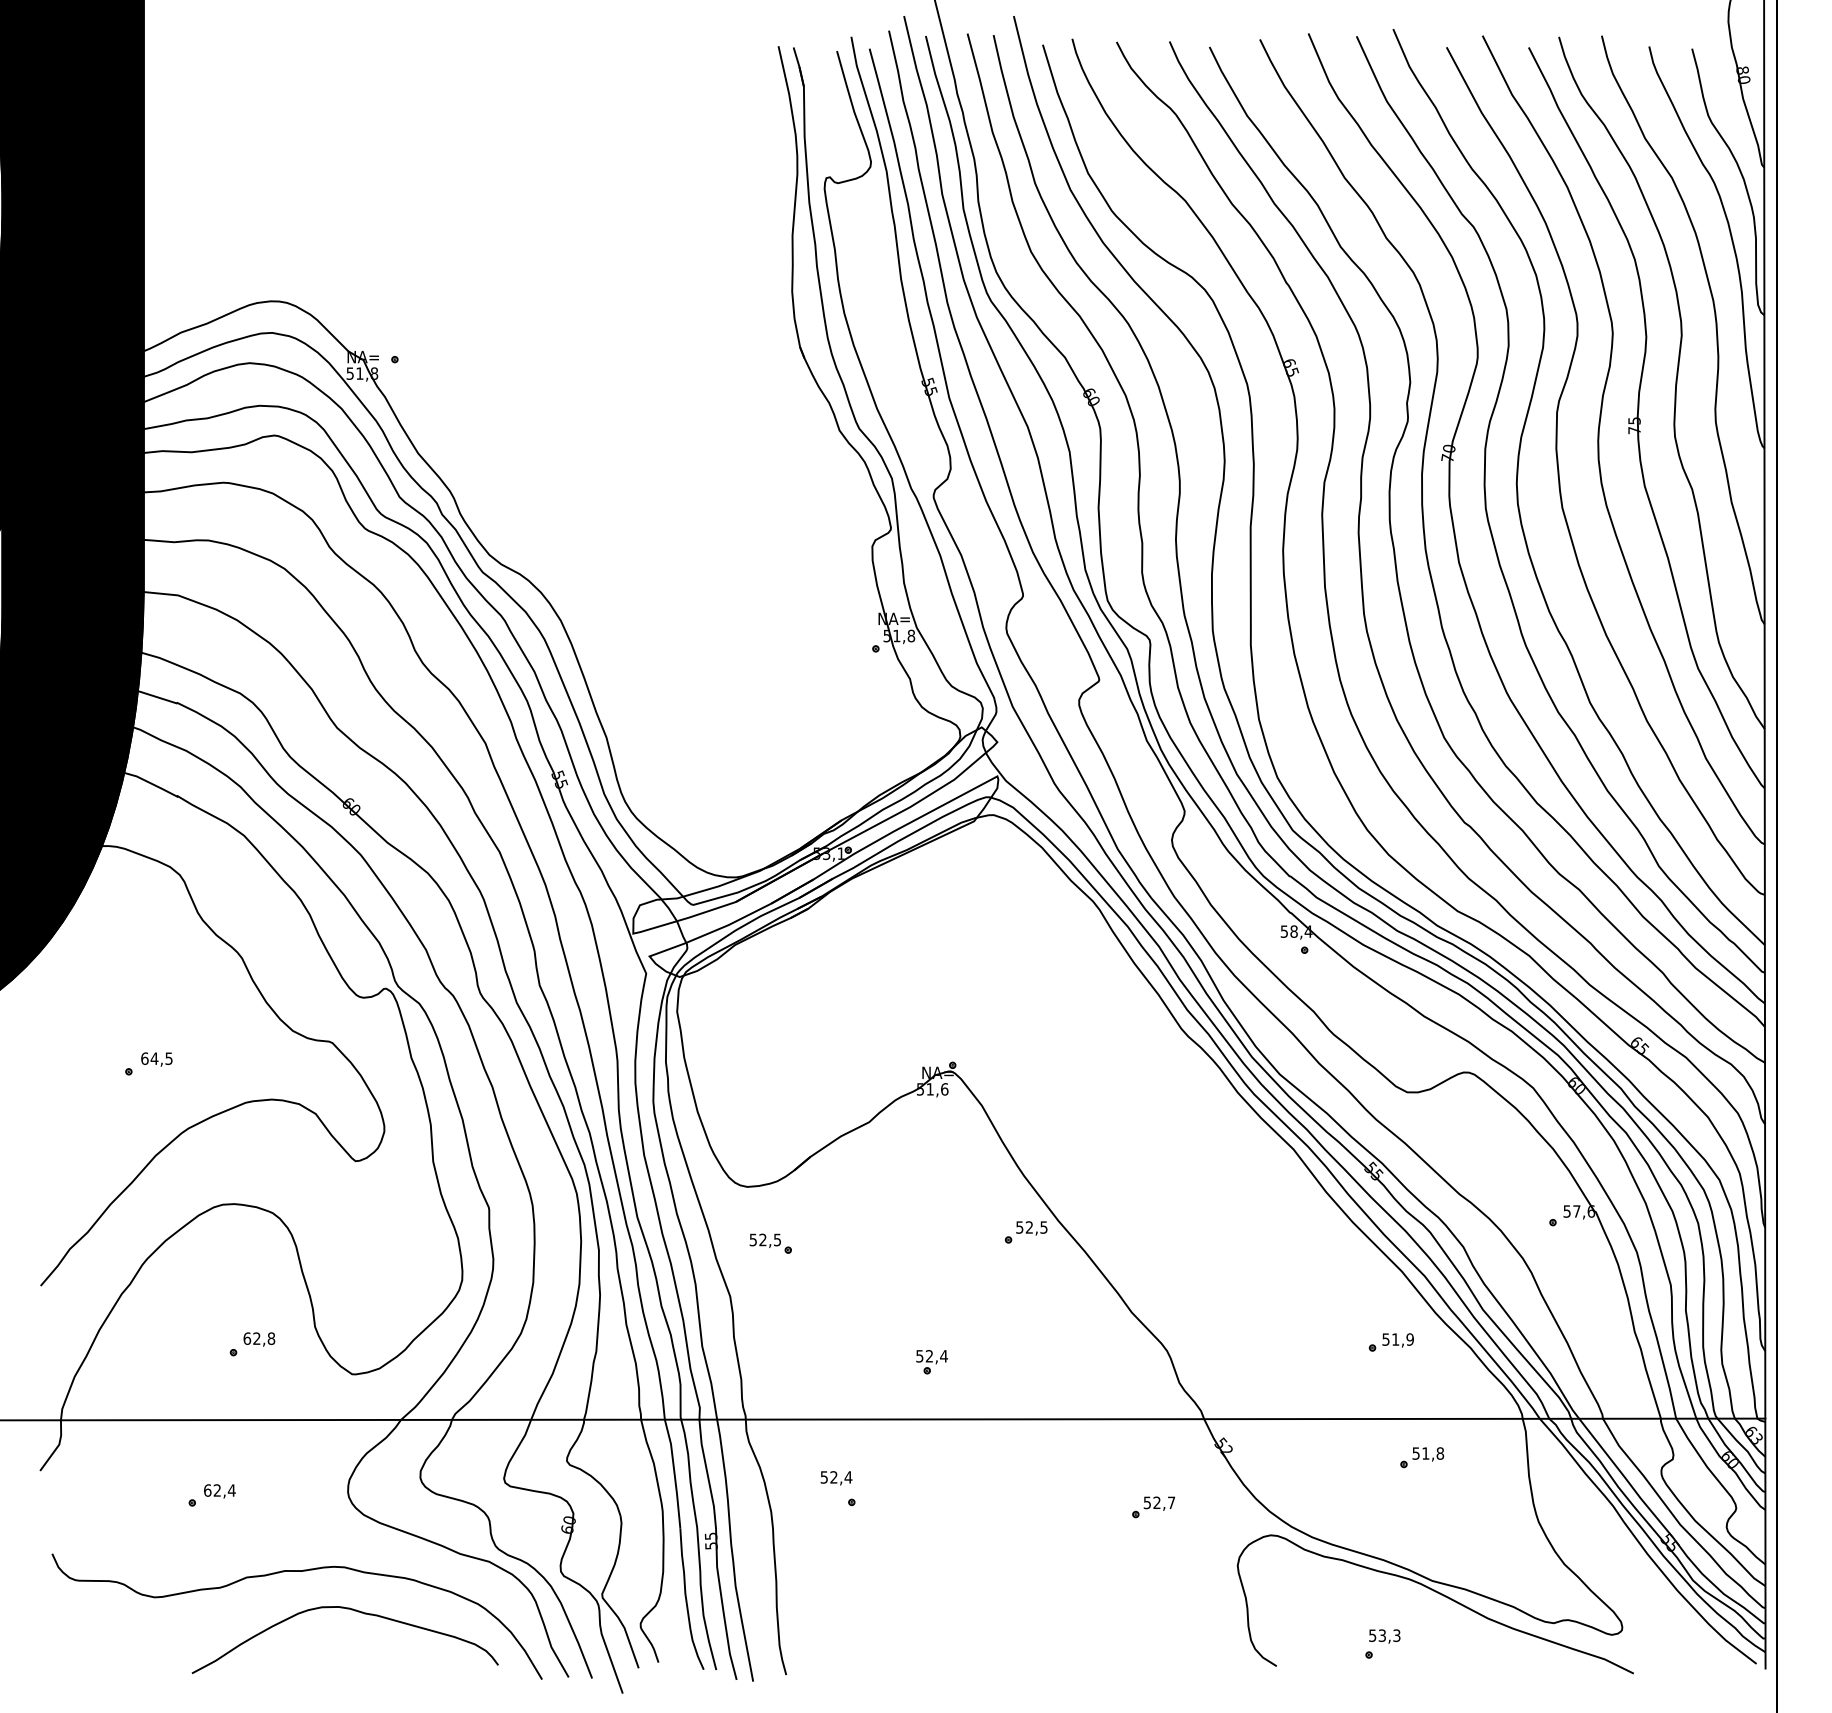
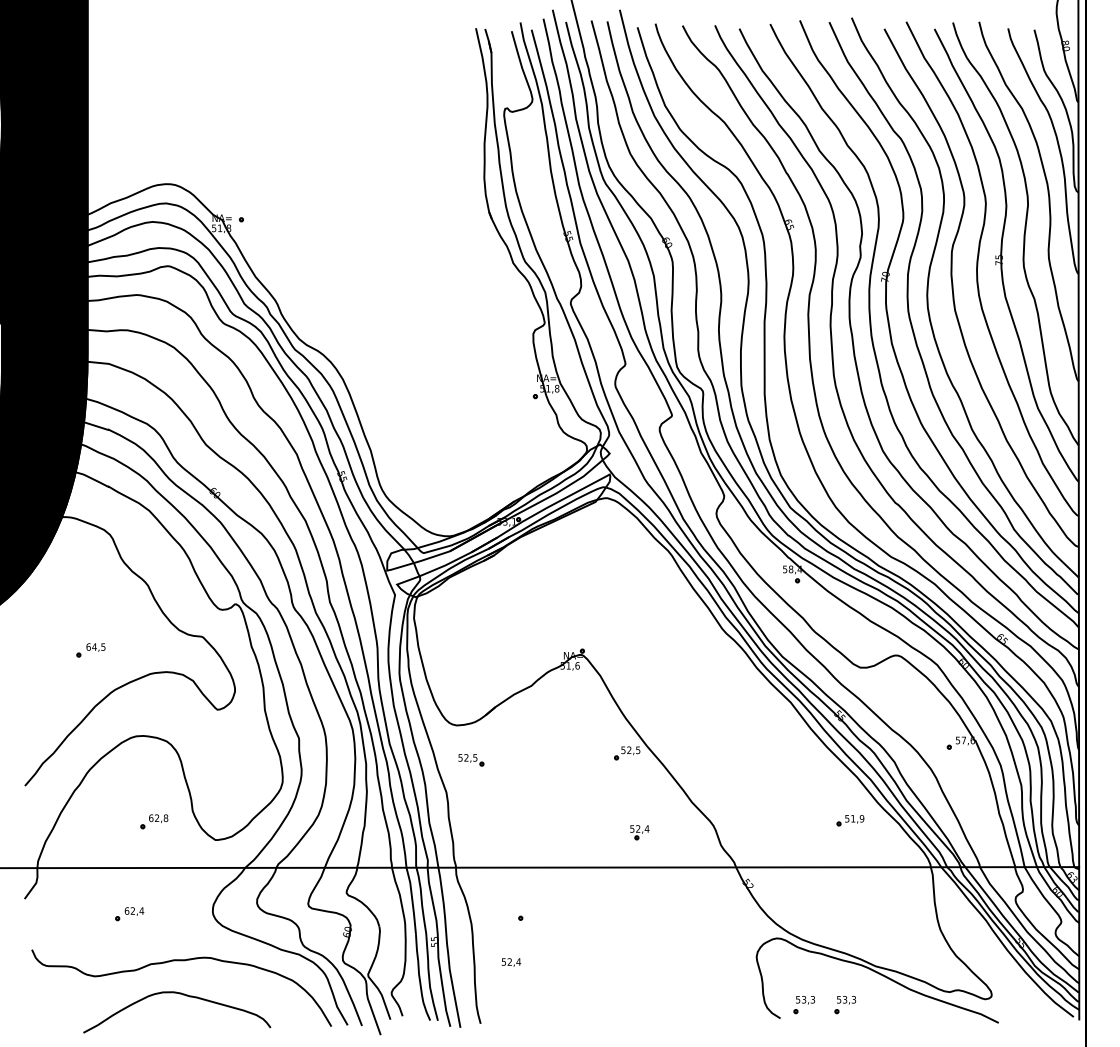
part: (931, 1362) -> (639, 832), moved
part: (1420, 1456) -> (868, 890), removed
text: (836, 1478) -> (511, 962), moved
part: (1152, 1507) -> (704, 921), removed
curve: (355, 1612) -> (183, 995), moved
part: (1316, 1645) -> (804, 1005), added

